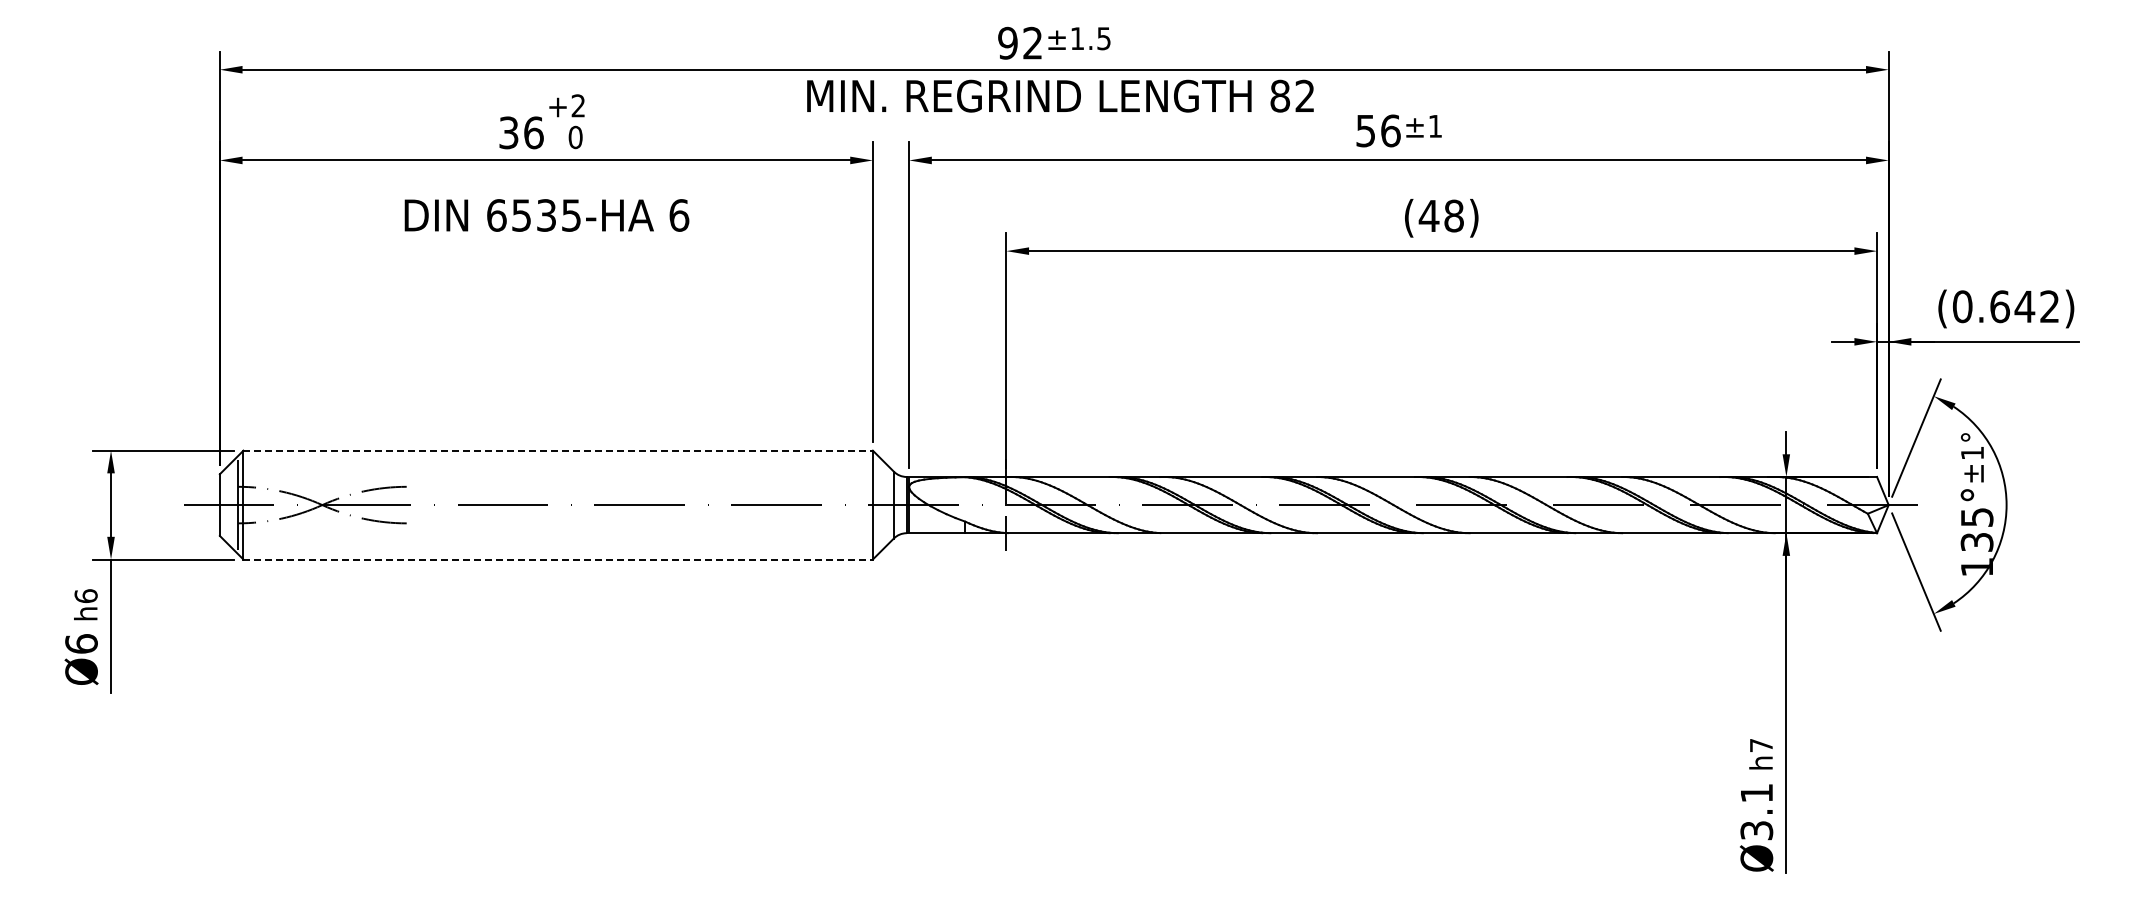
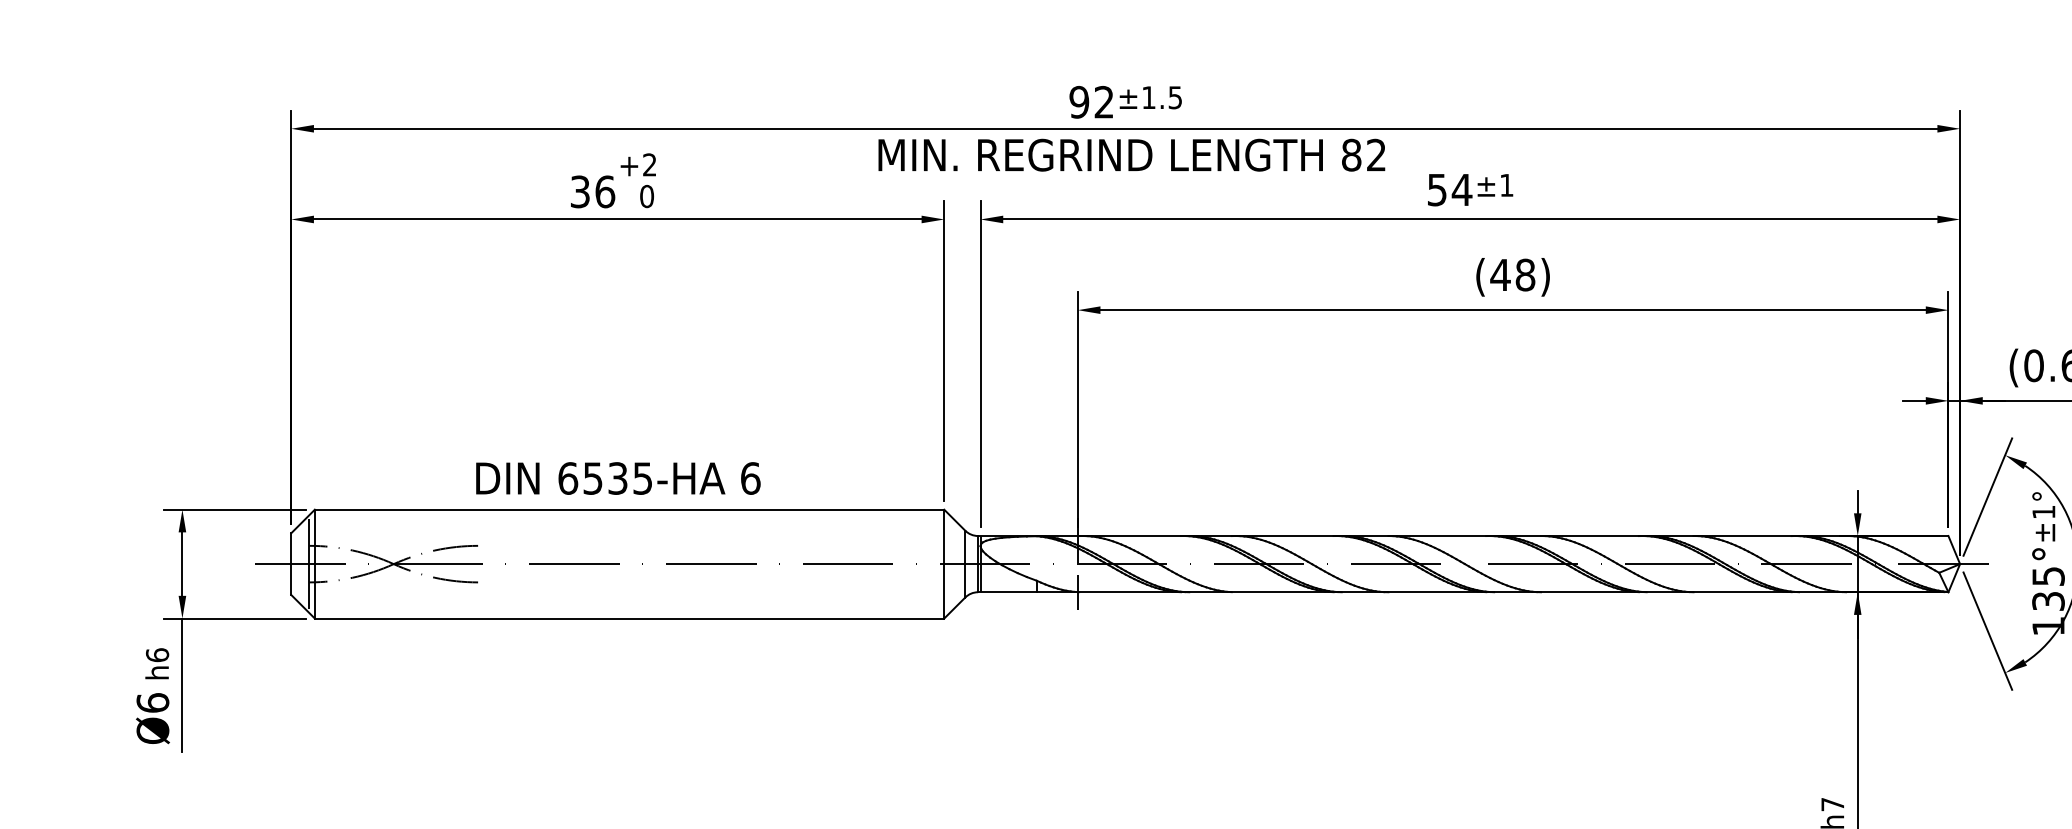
text: (1390, 130) -> (1461, 189), 56 -> 54
text: (546, 215) -> (617, 478), moved
line: (558, 450) -> (629, 509), dashed -> solid
line: (558, 559) -> (629, 618), dashed -> solid

